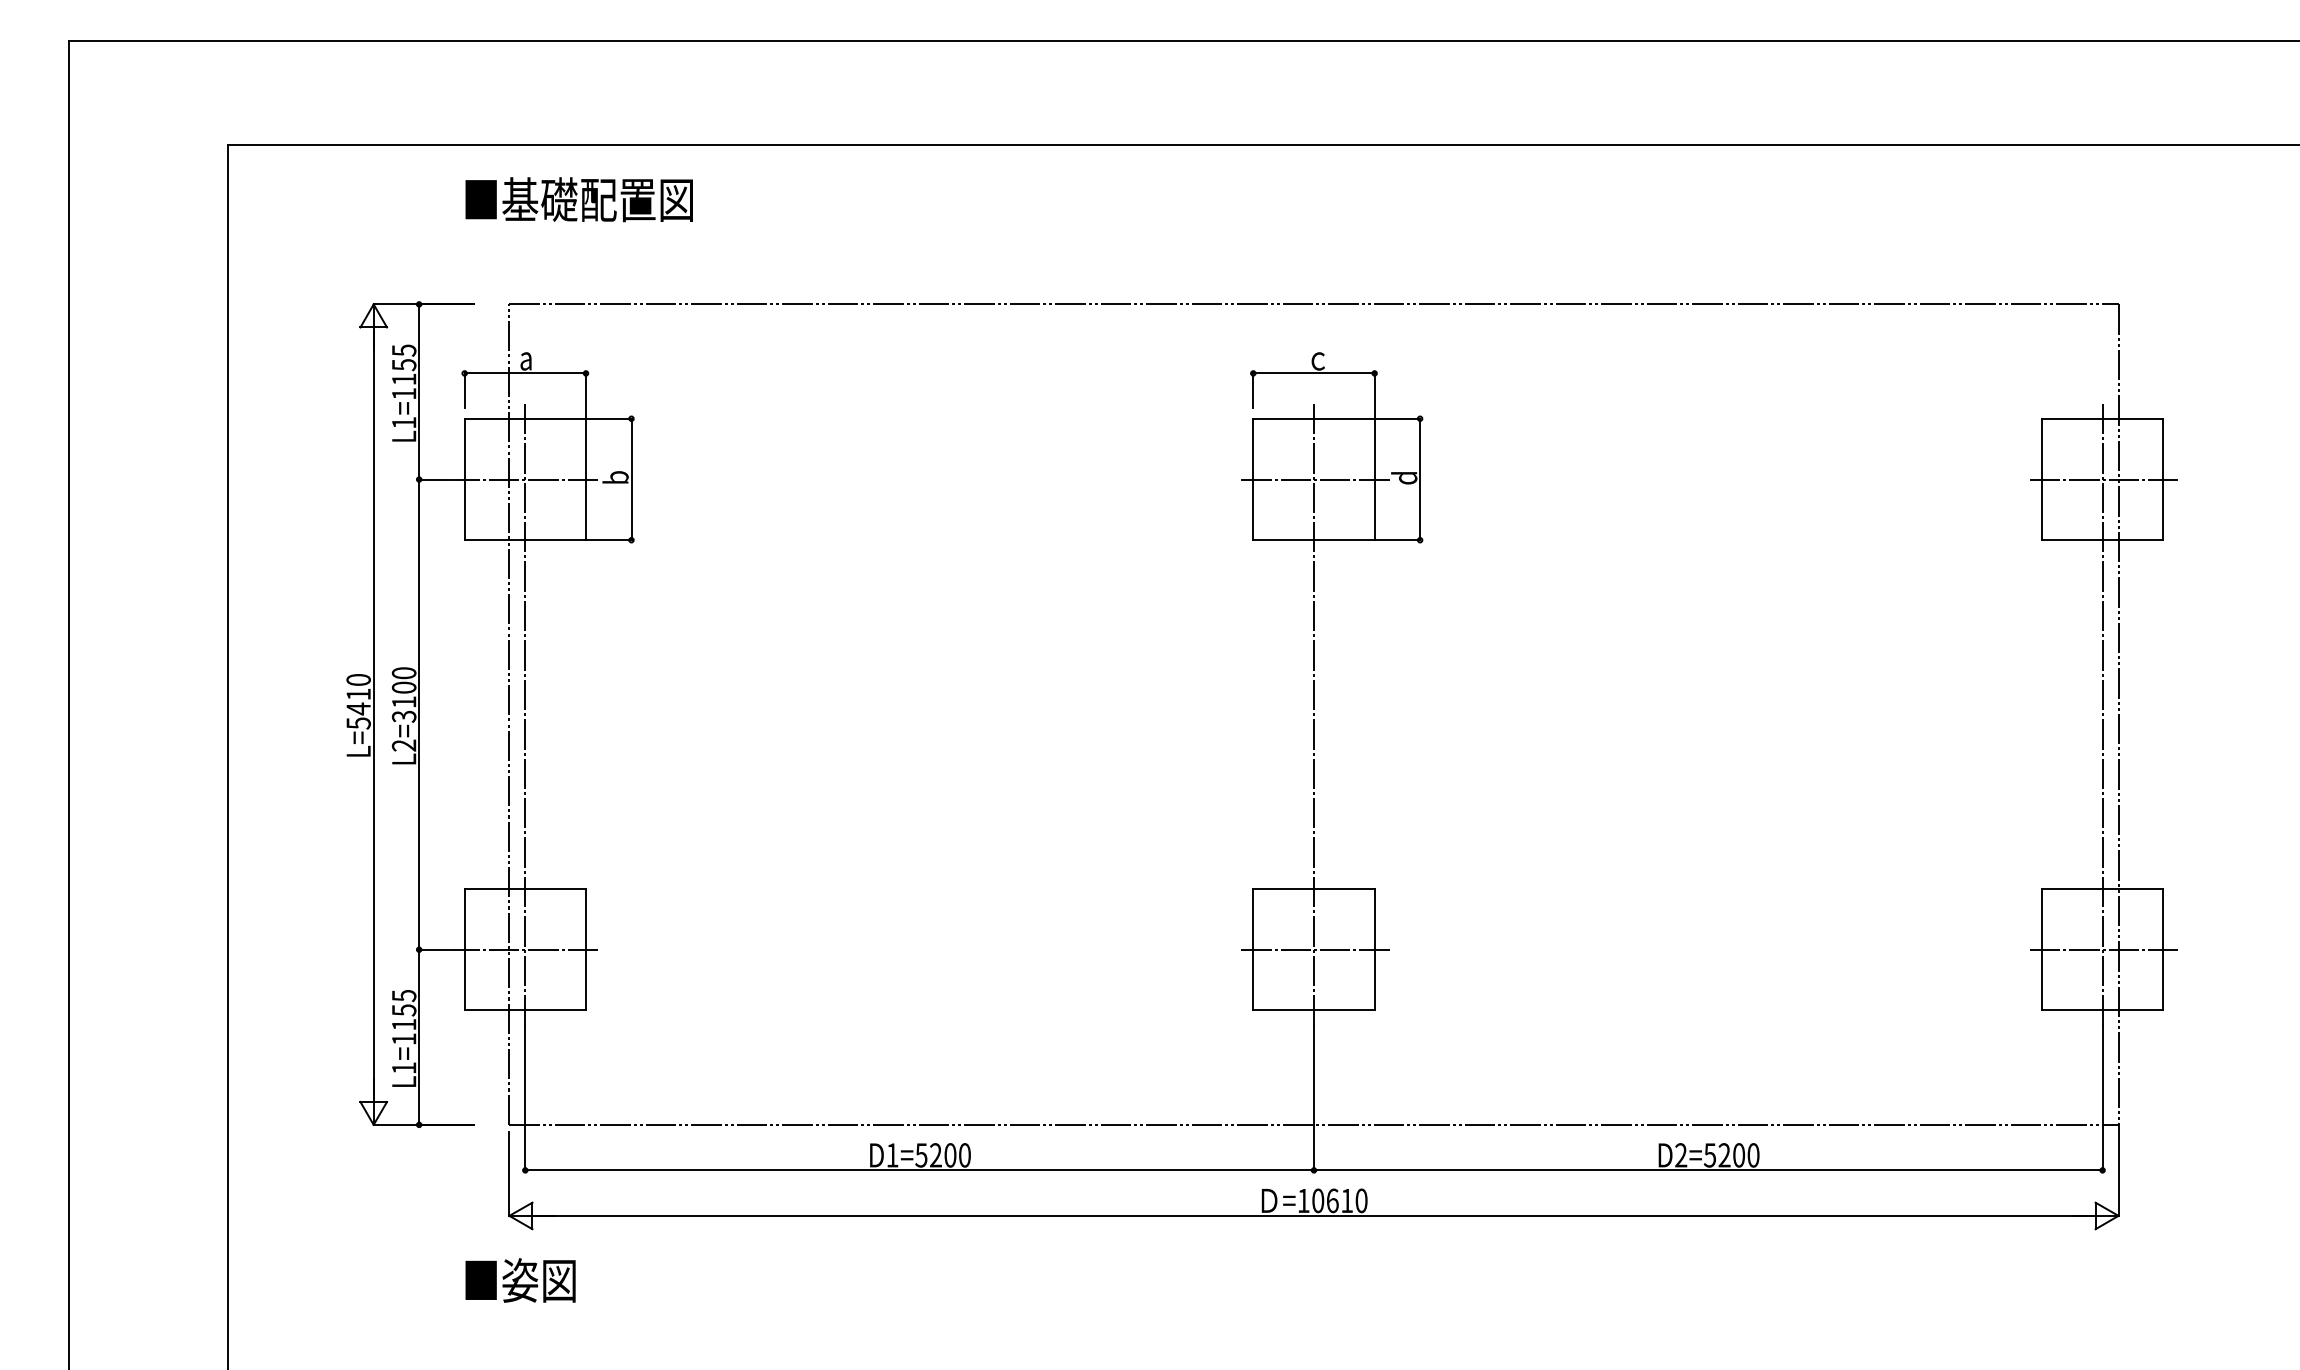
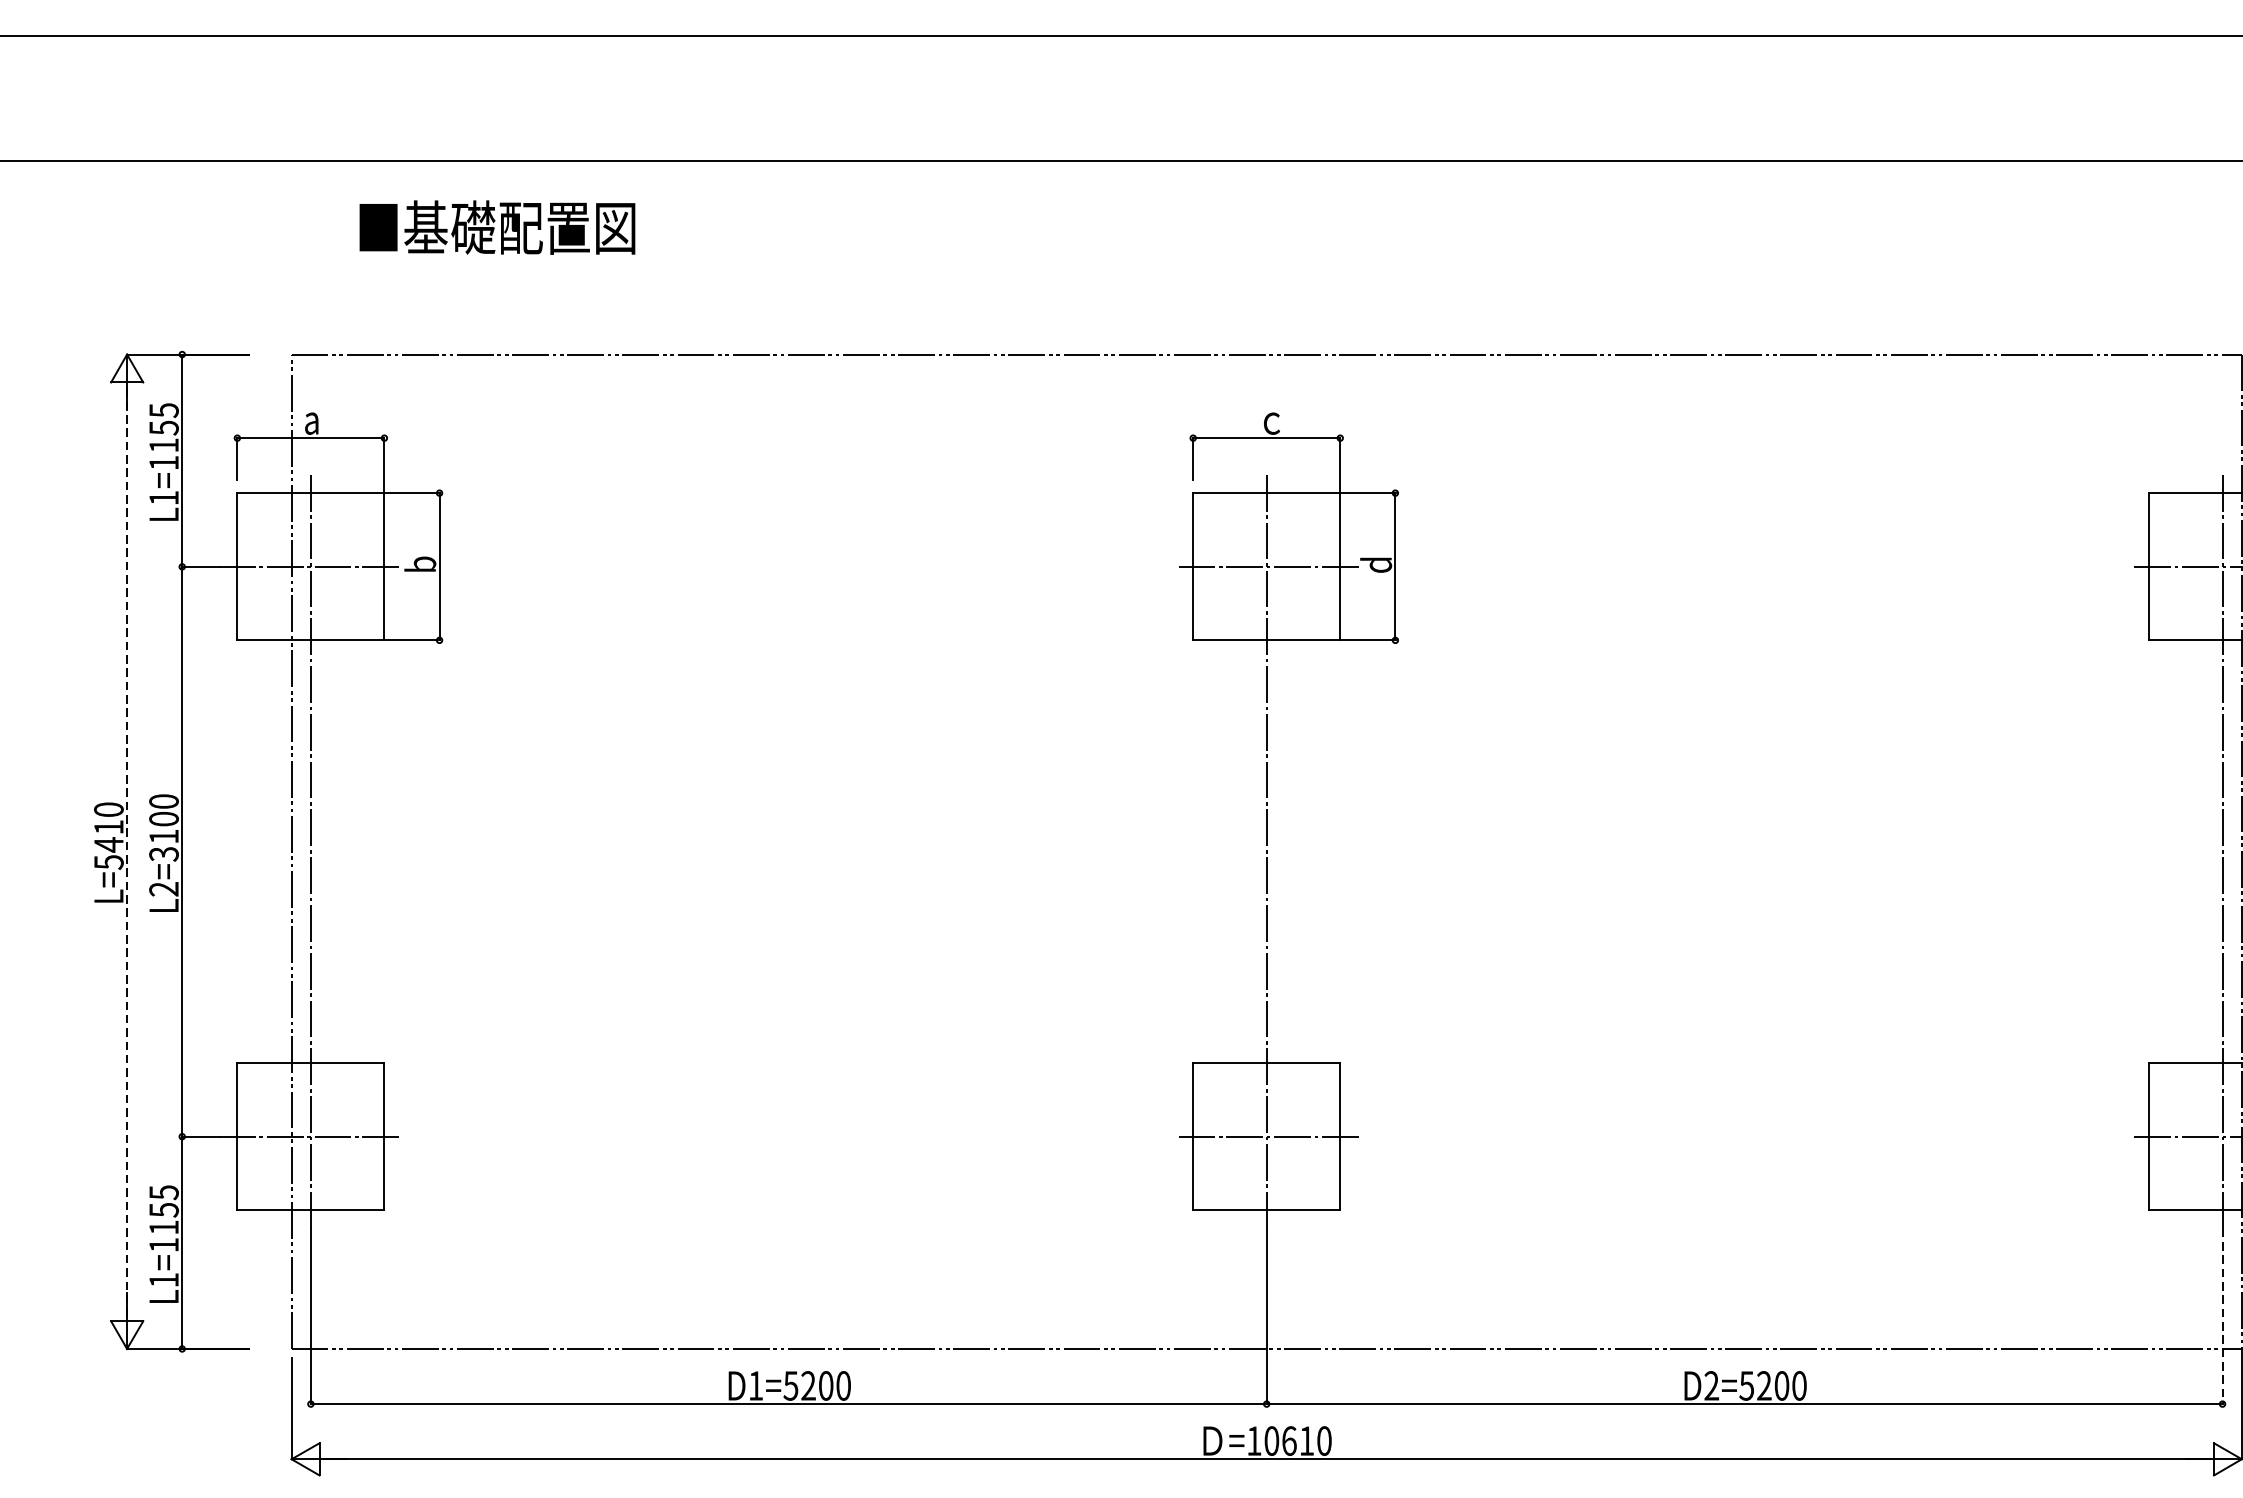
text: (578, 199) -> (496, 227), moved
line: (373, 714) -> (126, 851), solid -> dashed
line: (2102, 1098) -> (2222, 1316), solid -> dashed

